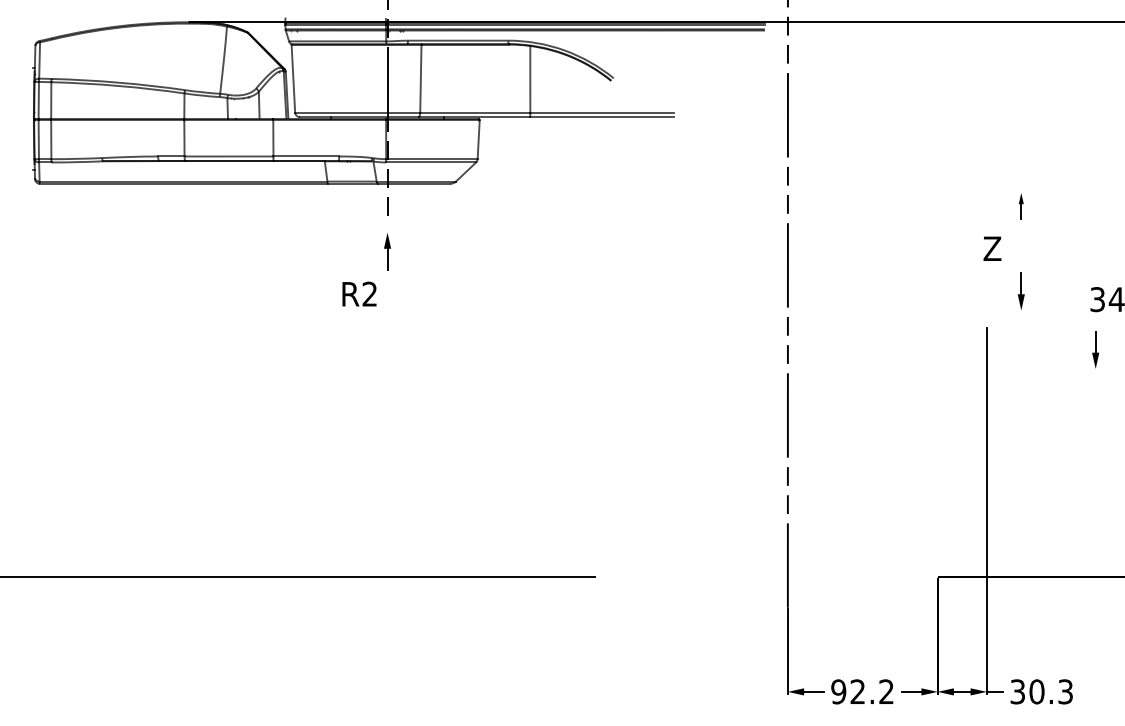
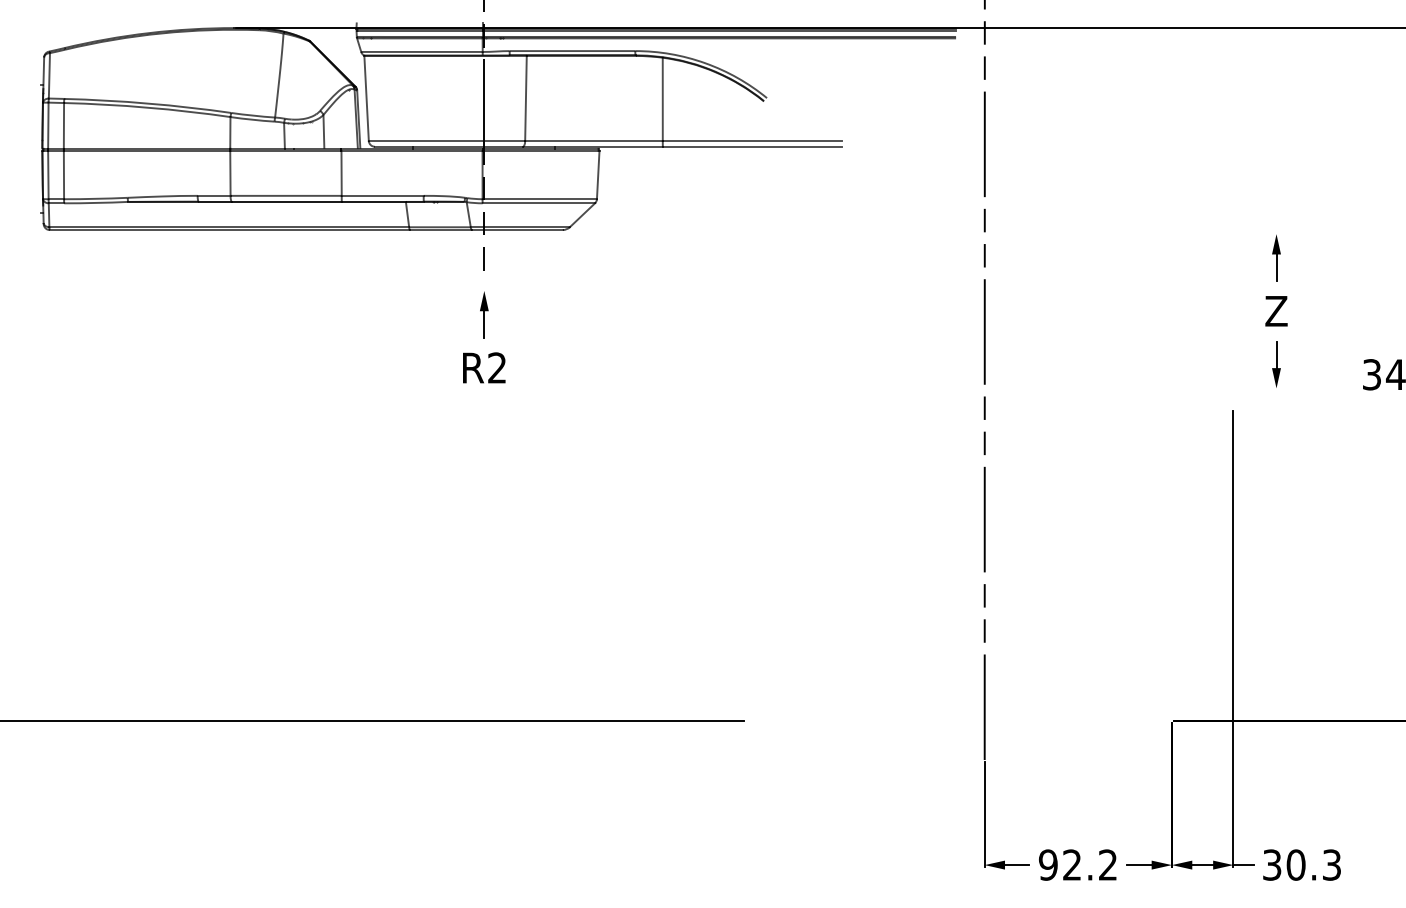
part: (1021, 205) -> (1276, 257), size x1.43
text: (992, 248) -> (1276, 311), moved
text: (359, 293) -> (484, 367), moved
part: (1095, 349) -> (1369, 437), removed

